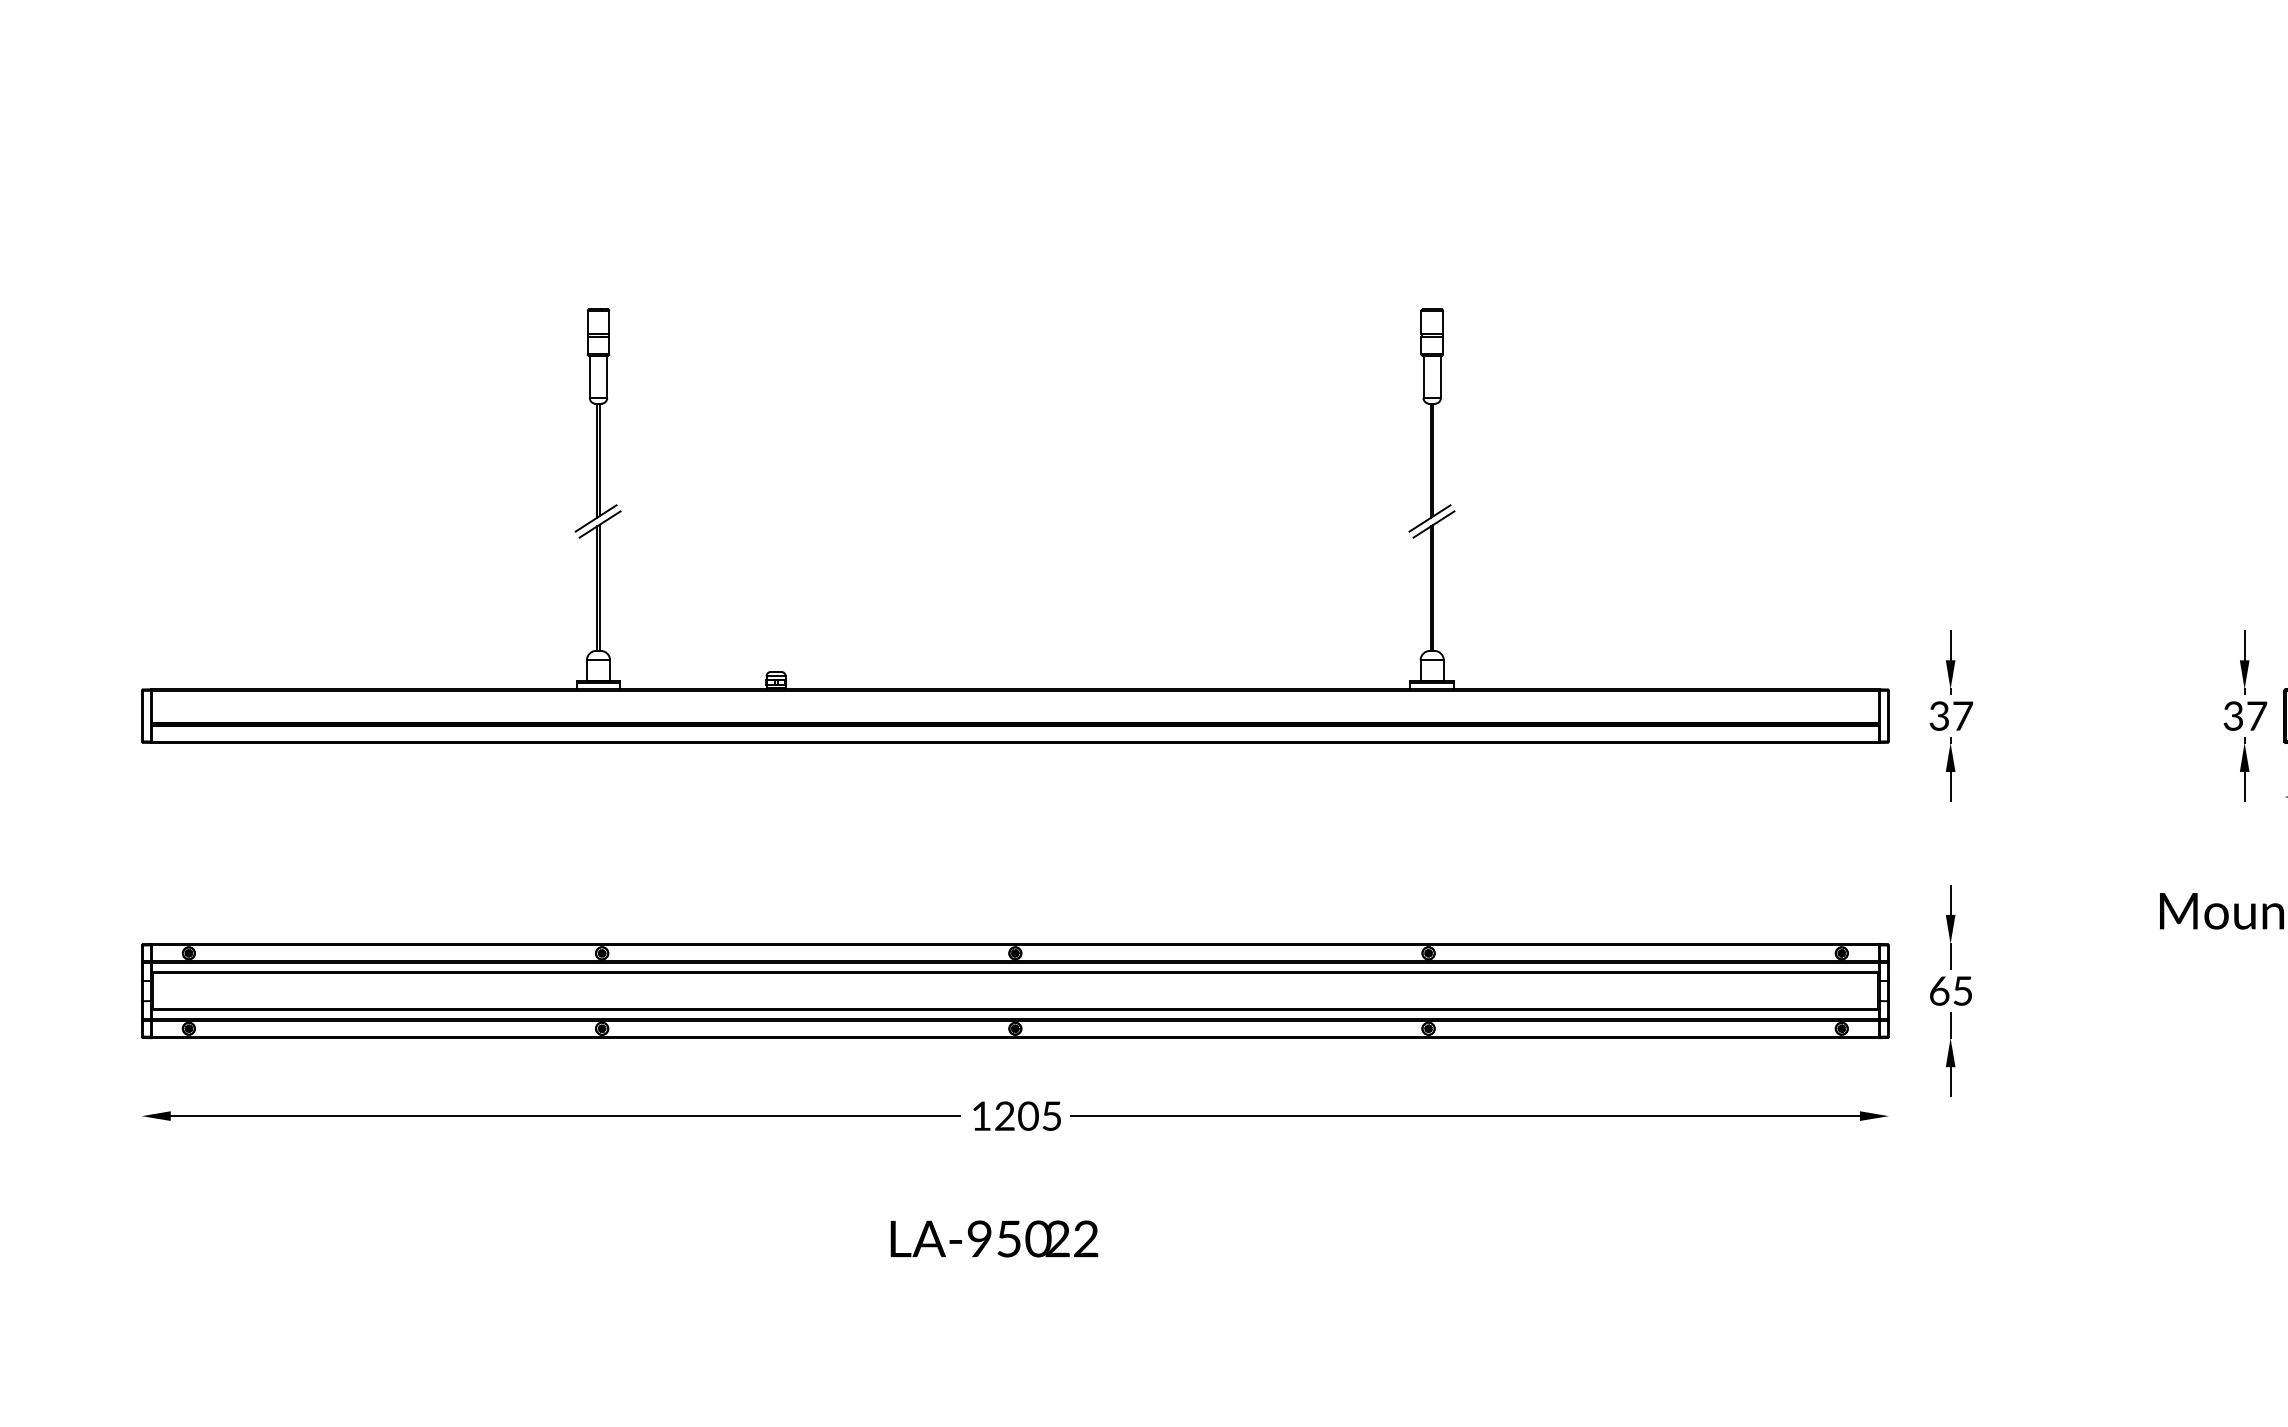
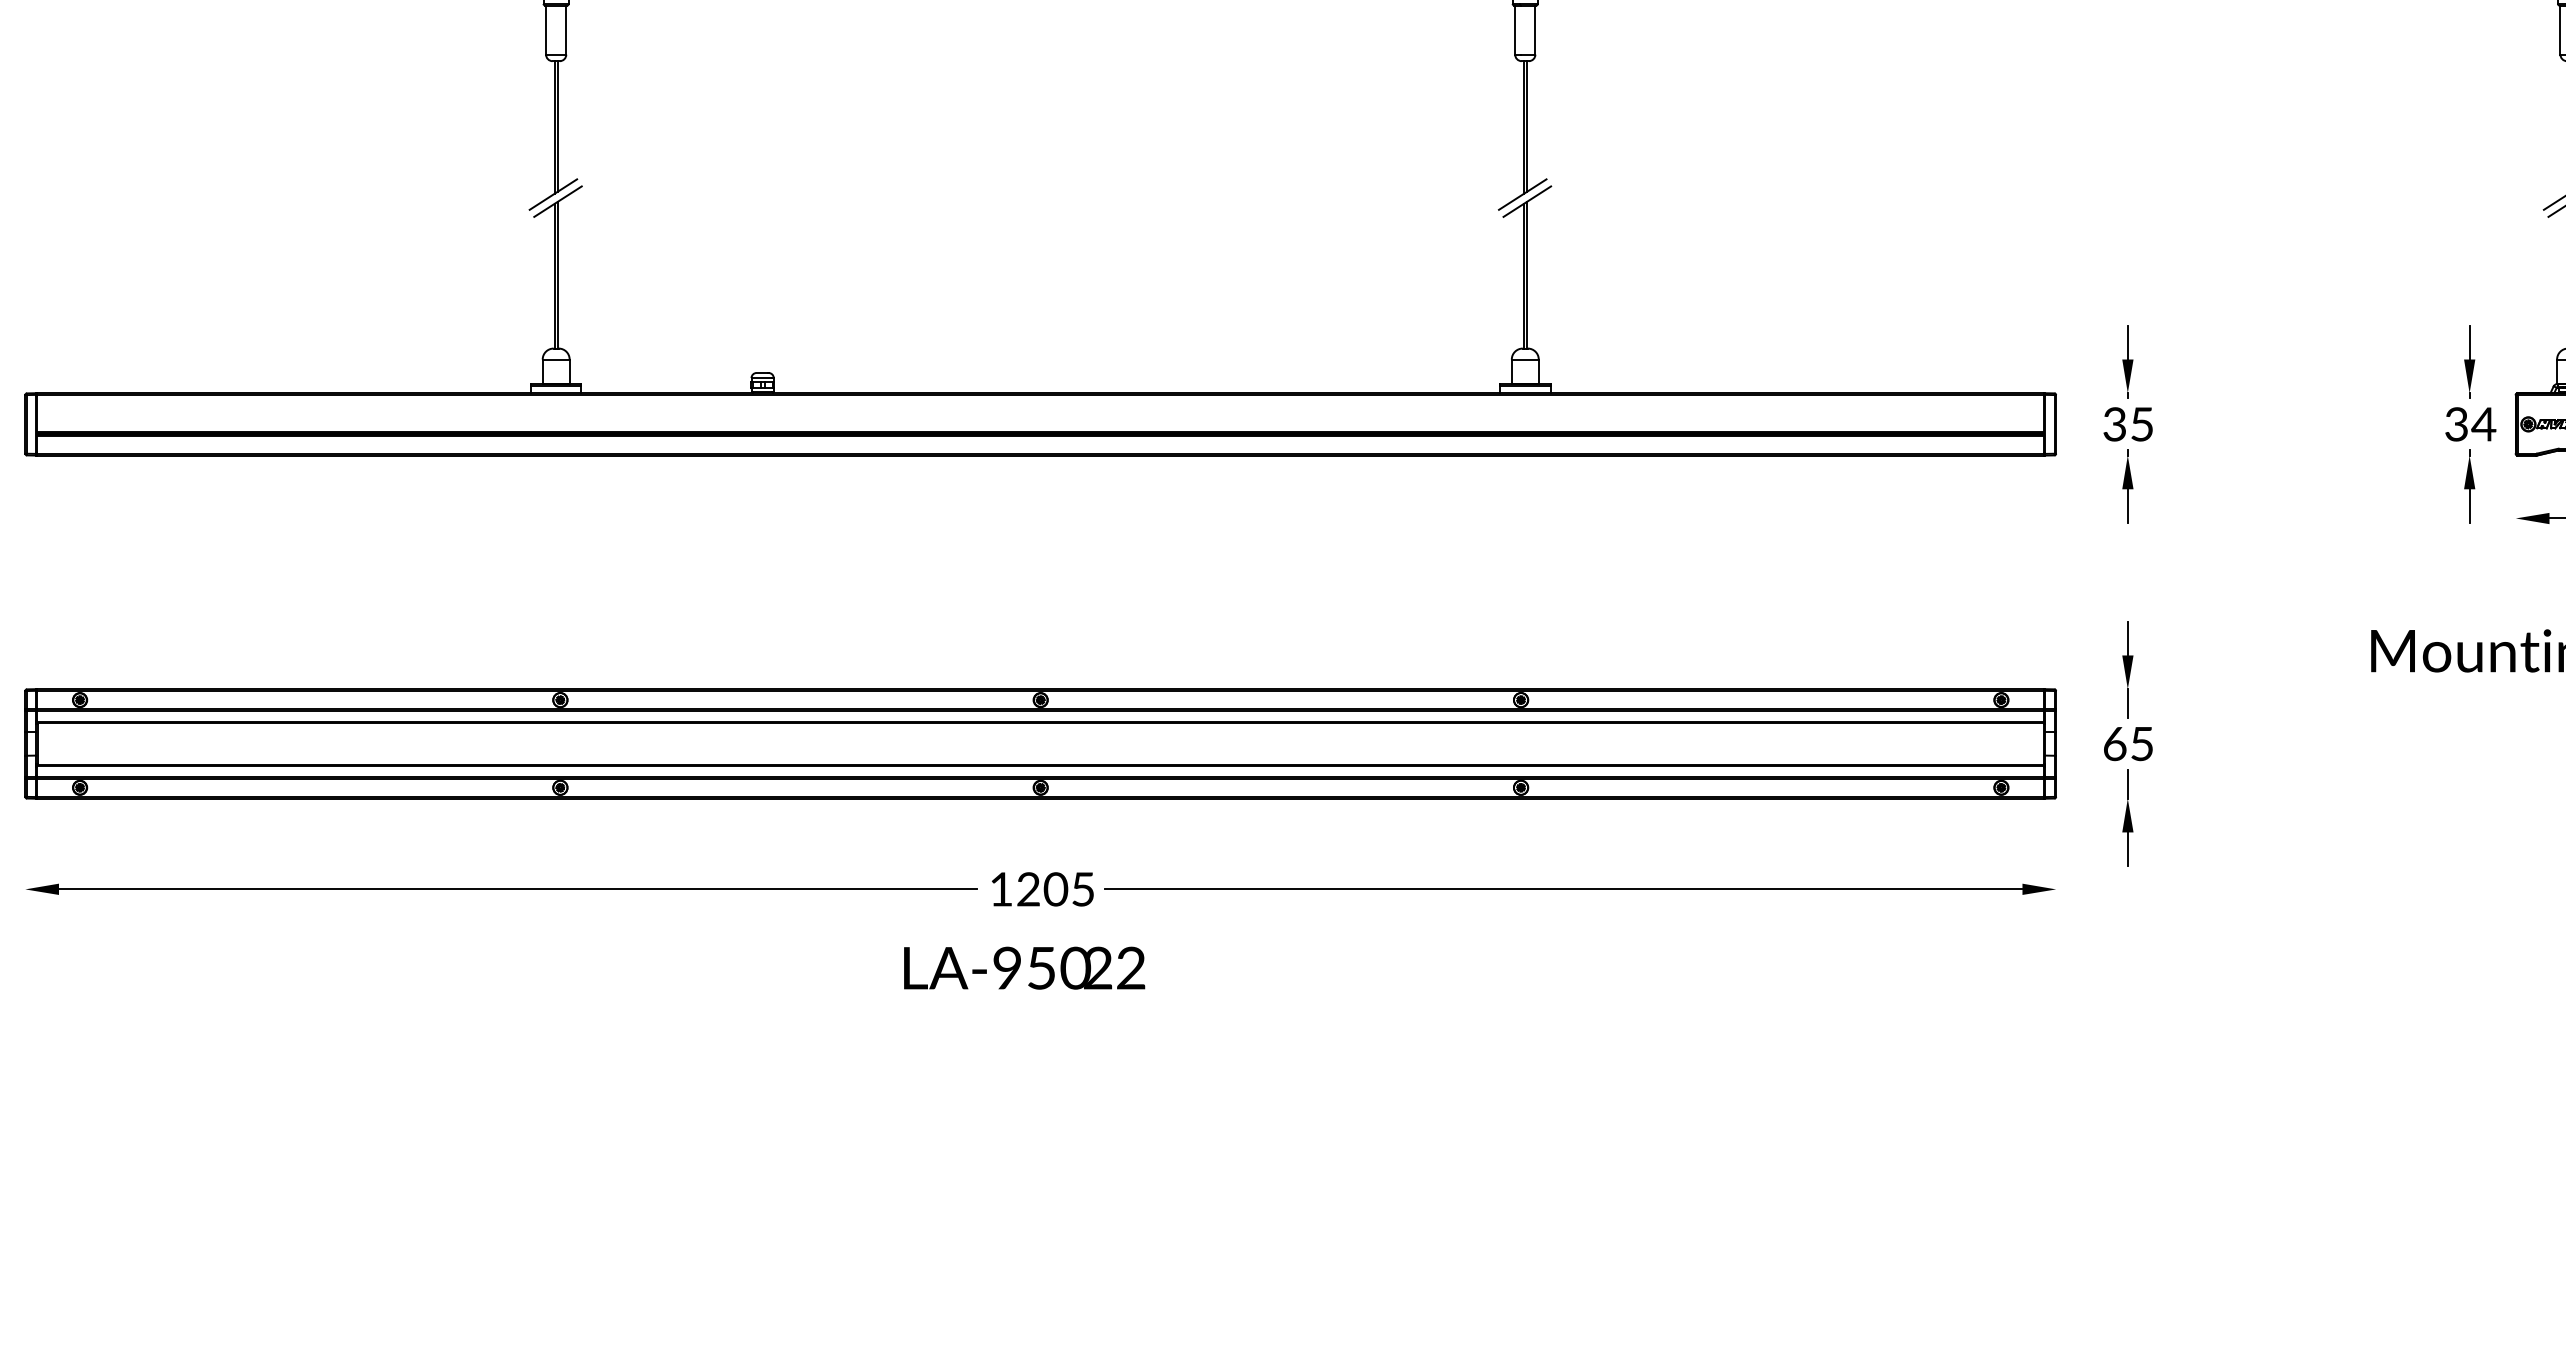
text: (1963, 715) -> (2142, 423), 37 -> 35
text: (2256, 715) -> (2483, 423), 37 -> 34
text: (994, 1238) -> (1024, 967), moved

